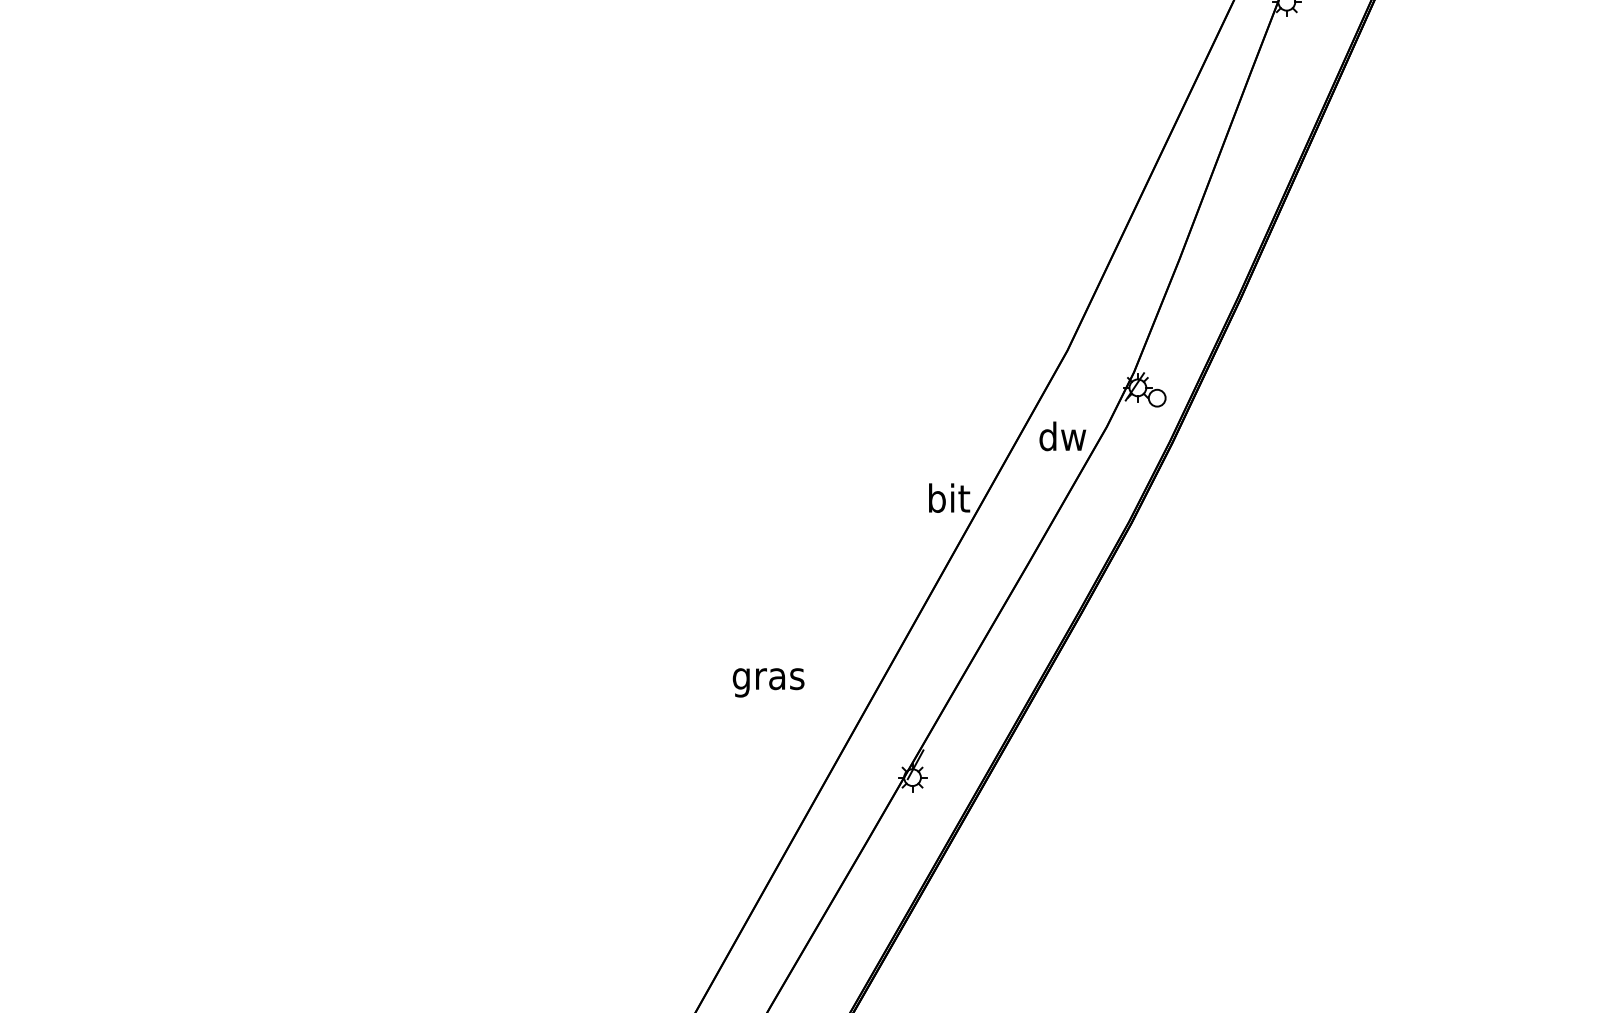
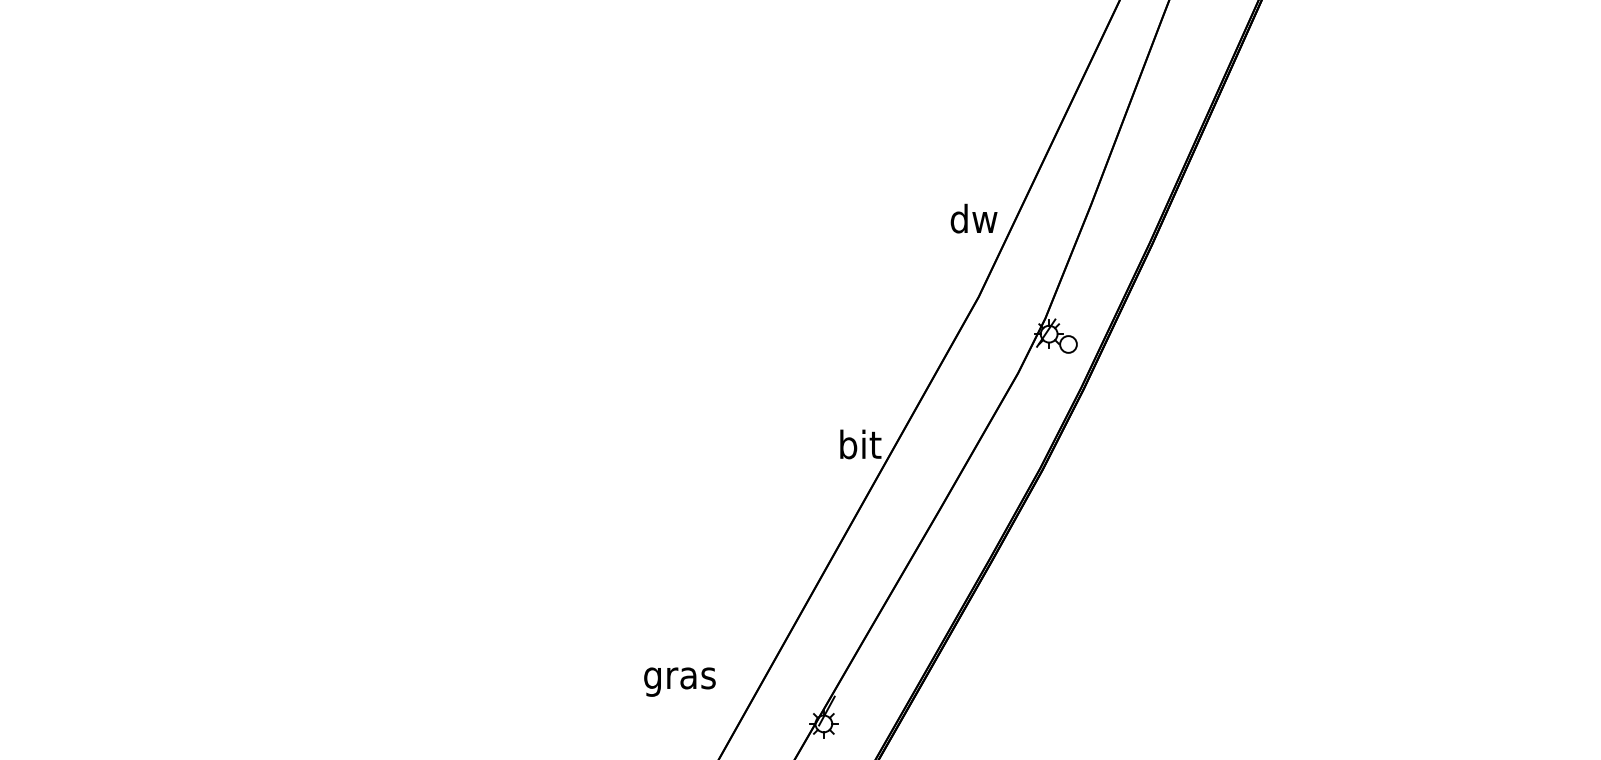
text: (1062, 436) -> (973, 218), moved
text: (768, 682) -> (679, 681), moved

